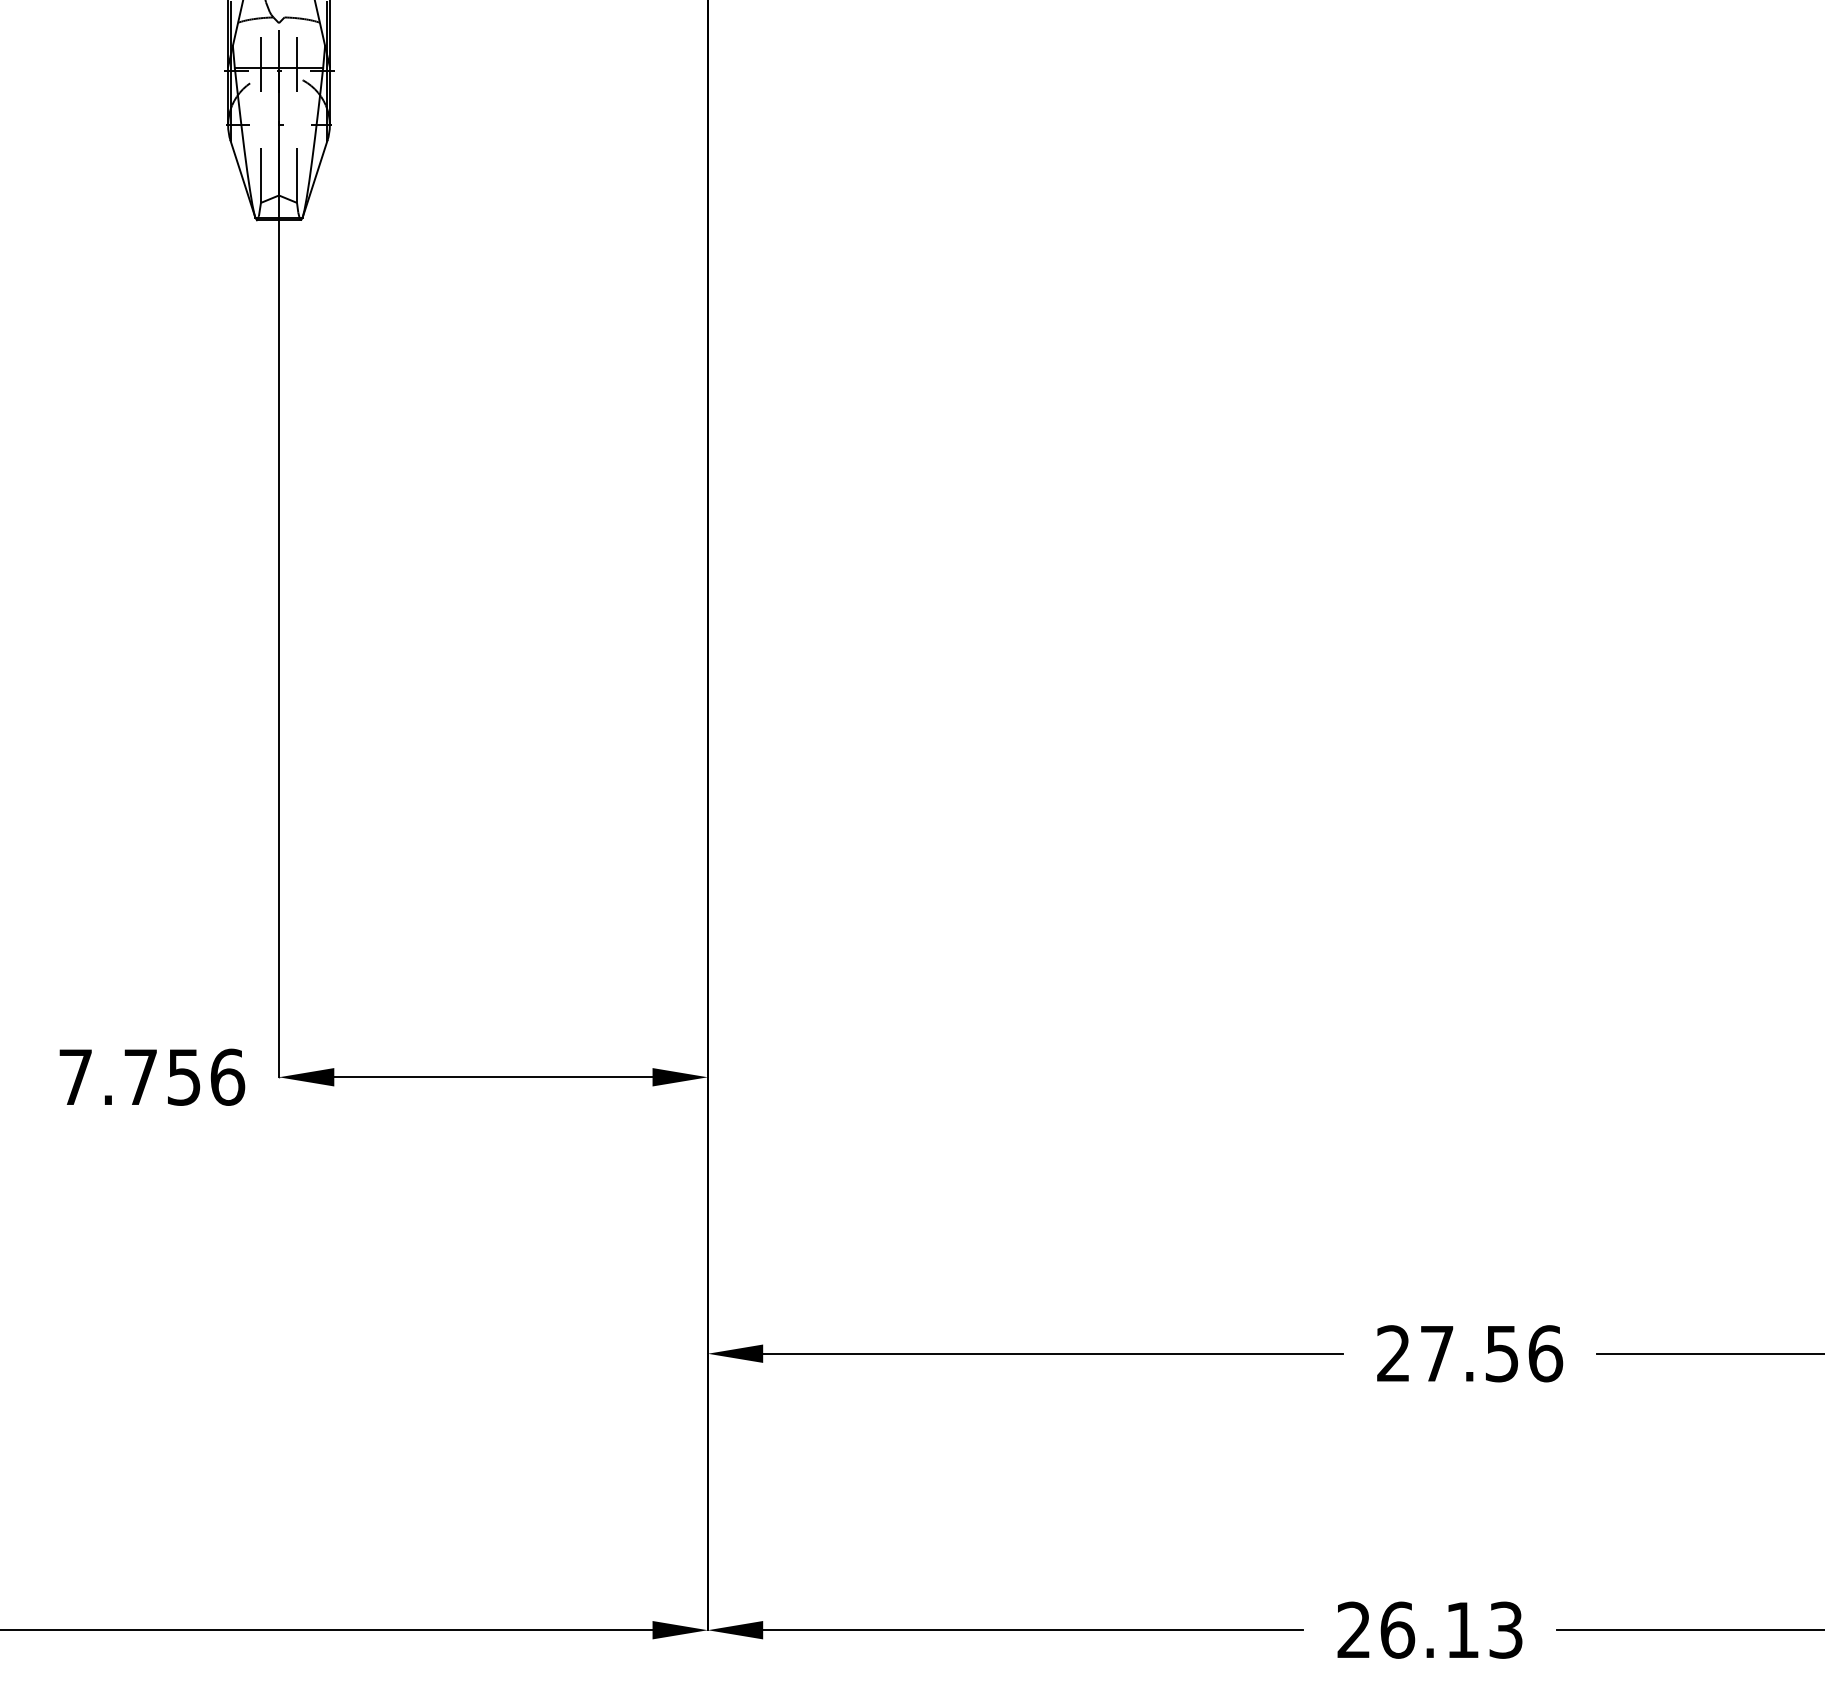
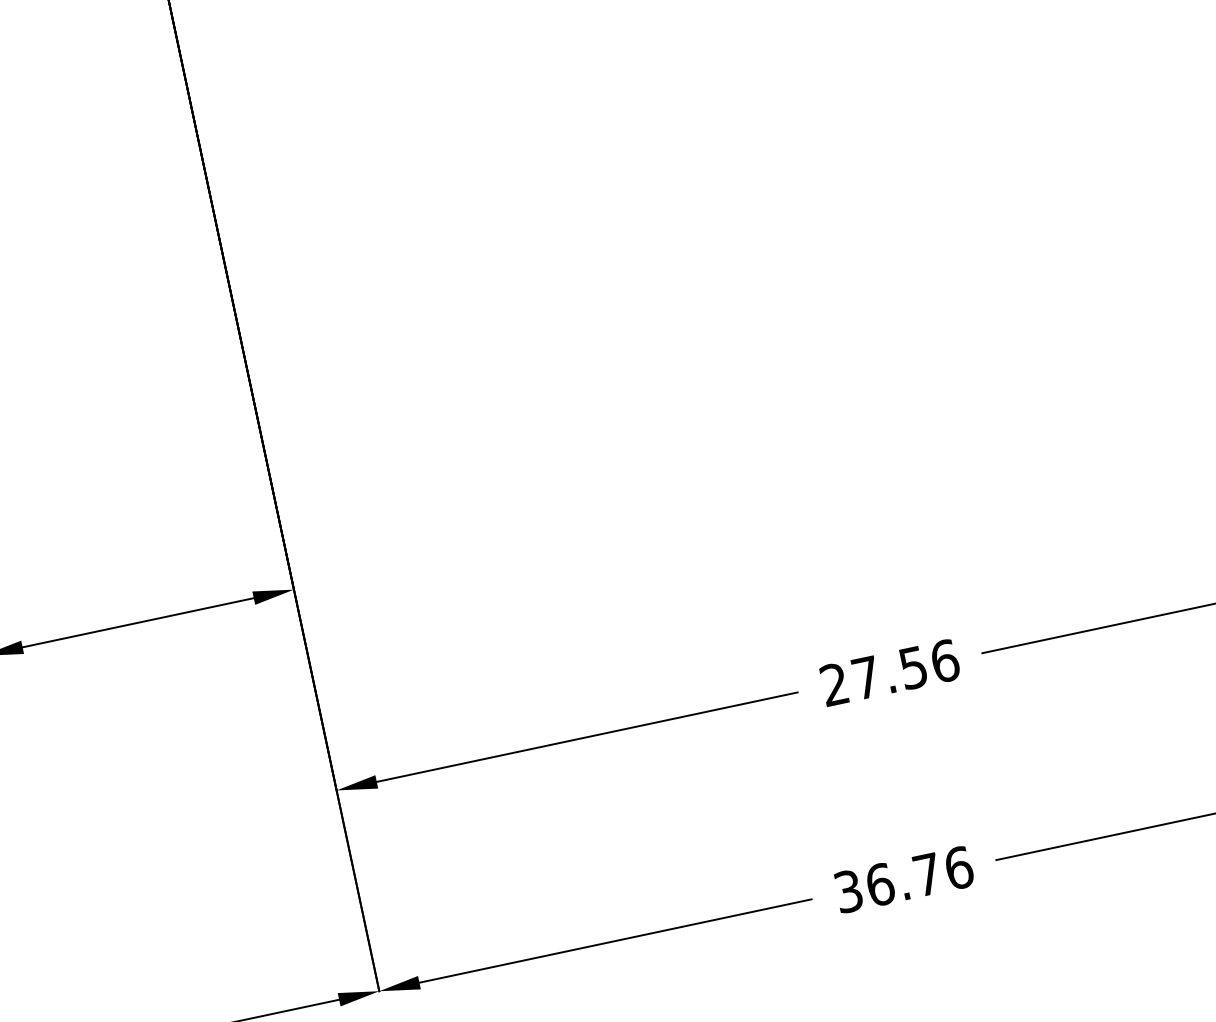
text: (1430, 1629) -> (904, 879), 26.13 -> 36.76

